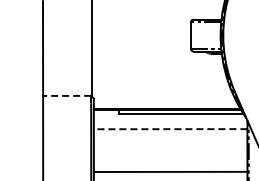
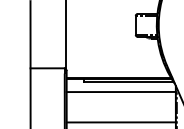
line: (66, 95) -> (47, 68), dashed -> solid
line: (170, 129) -> (121, 92), dashed -> solid

